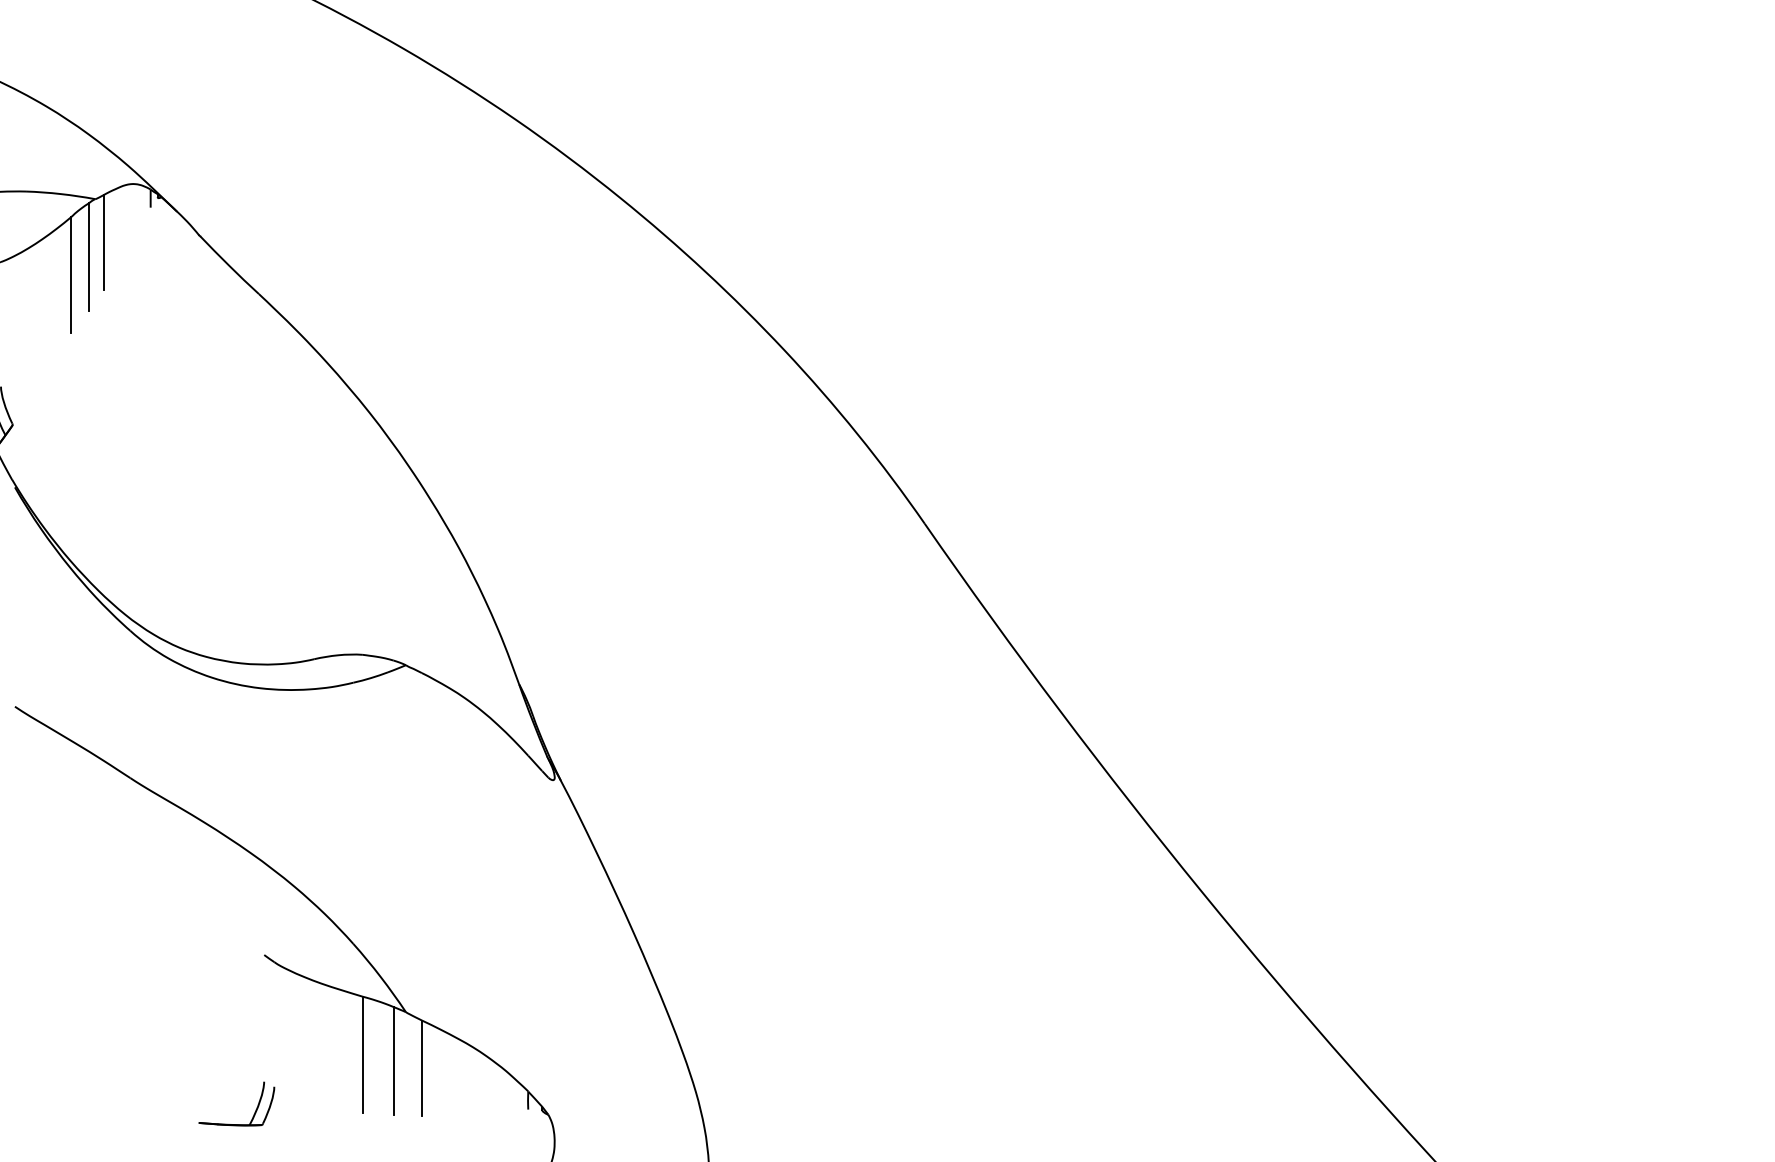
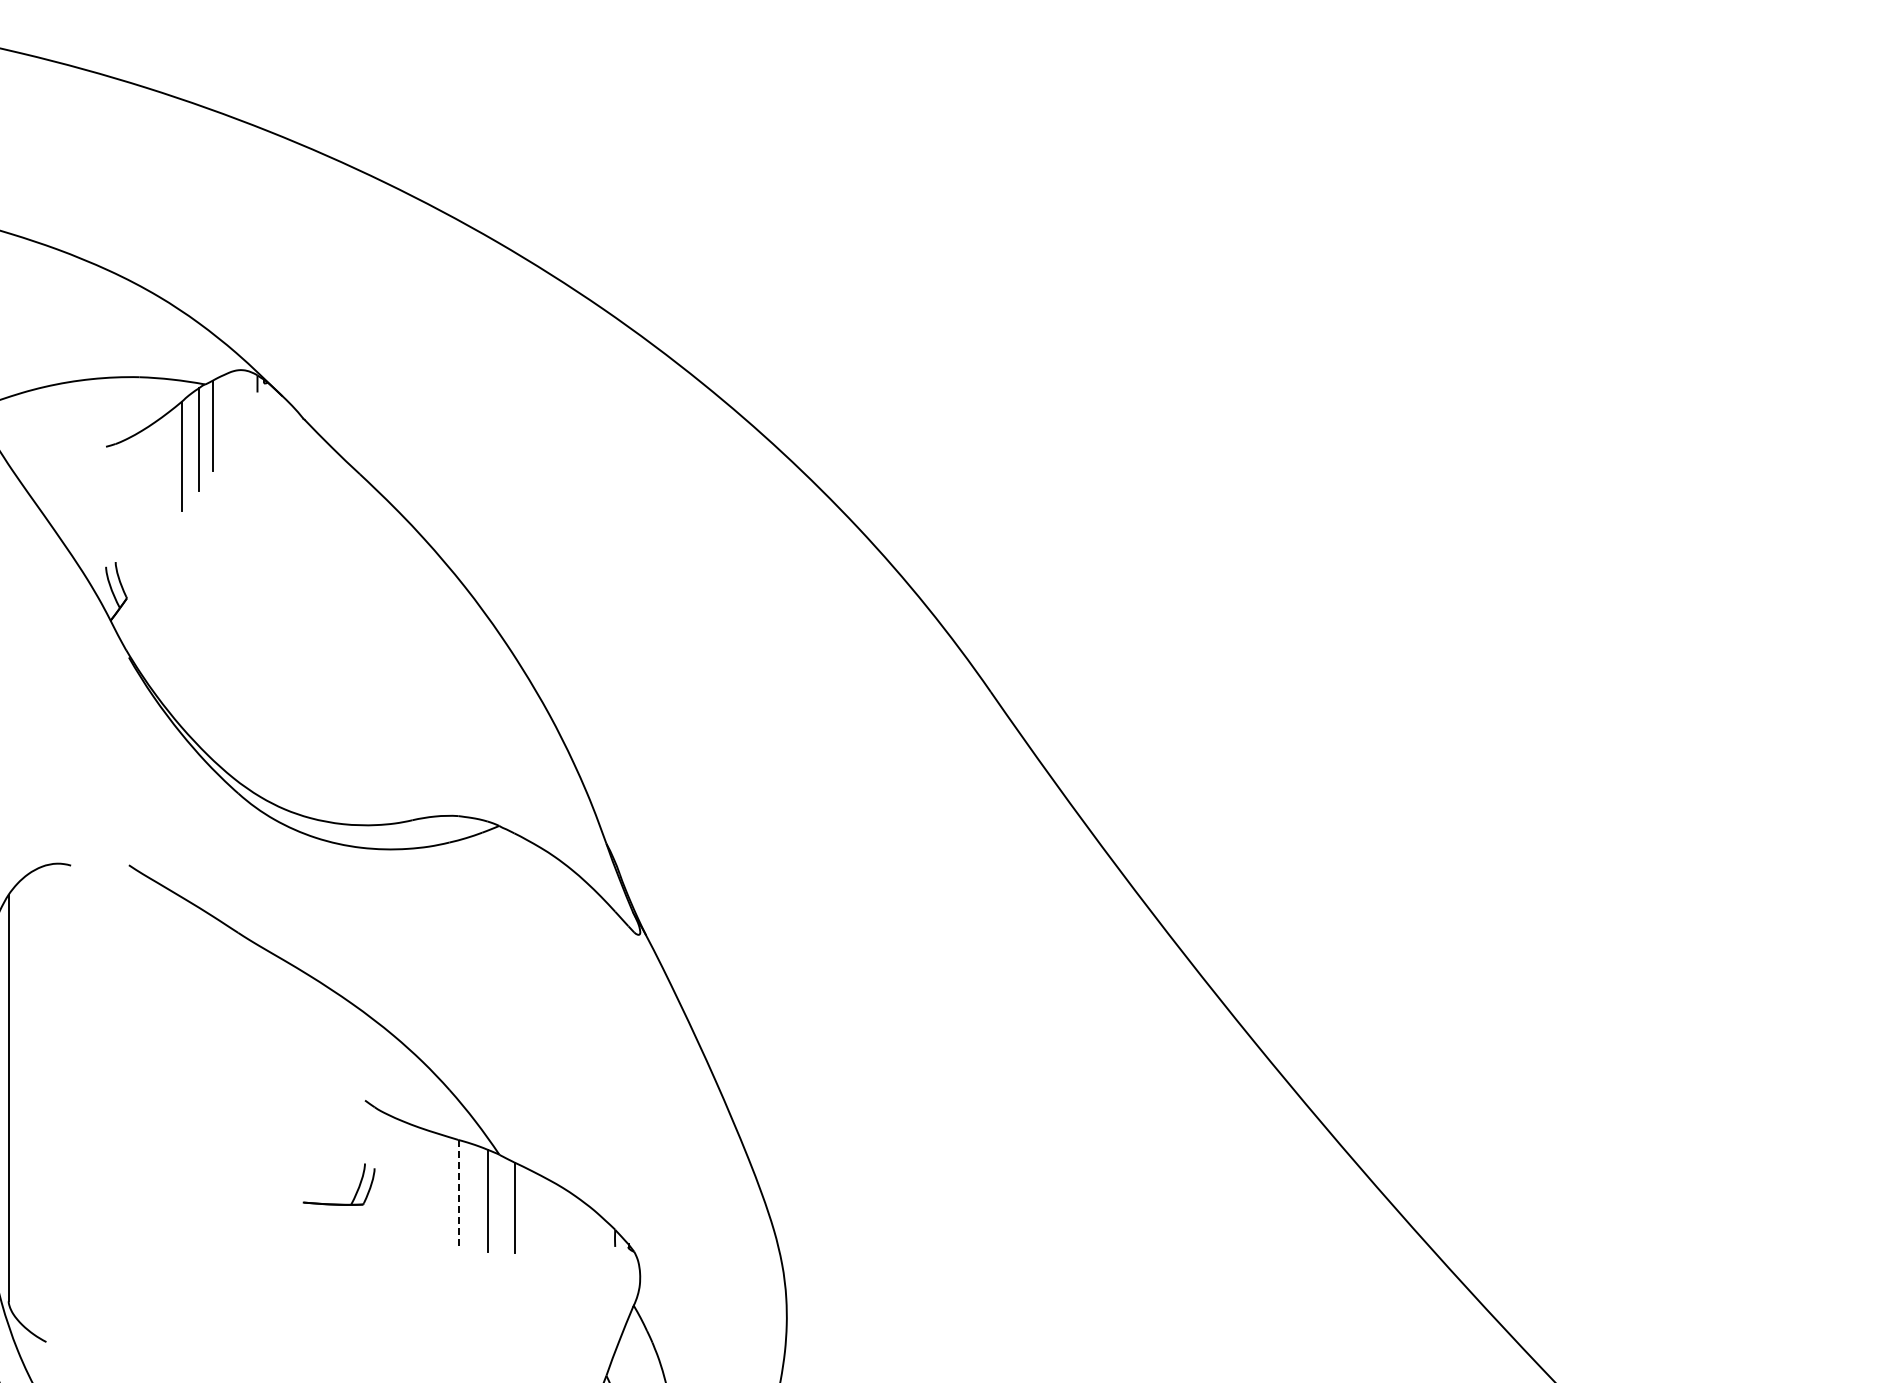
line: (362, 1054) -> (458, 1194), solid -> dashed
part: (254, 1112) -> (355, 1192), moved

